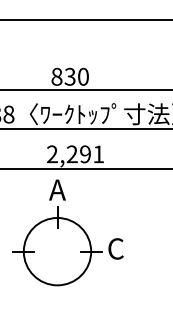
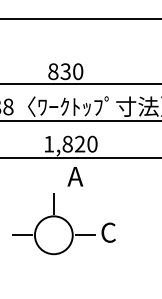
text: (75, 154) -> (70, 144), 2,291 -> 1,820
text: (57, 189) -> (75, 176), moved
circle: (57, 251) -> (53, 235), size x0.6

